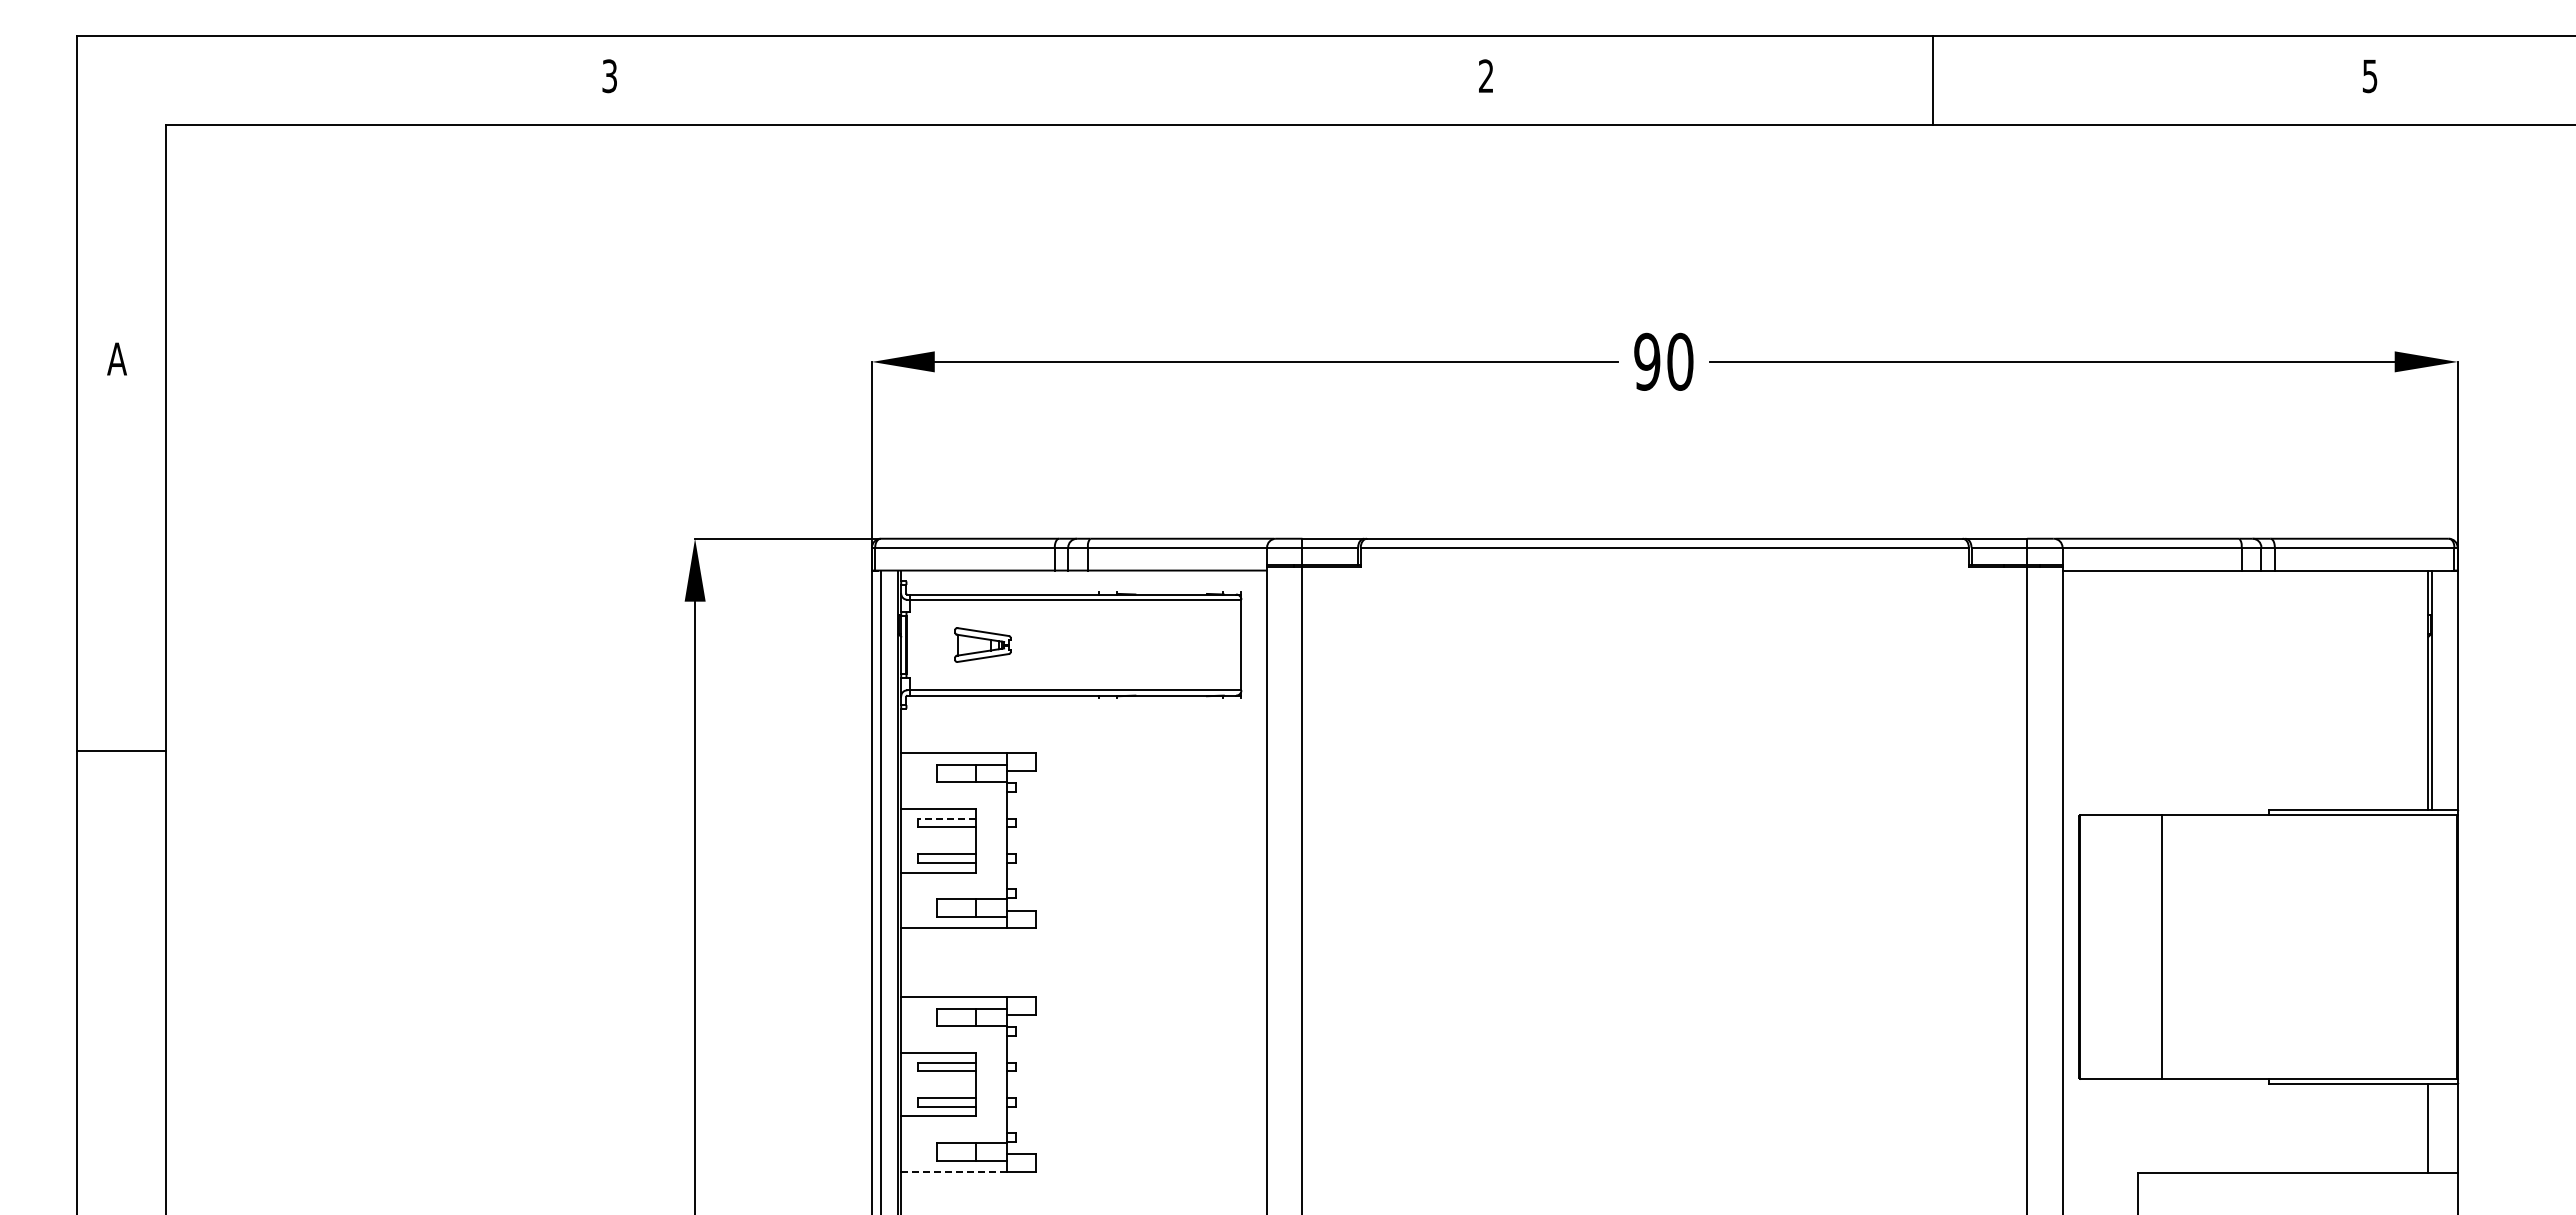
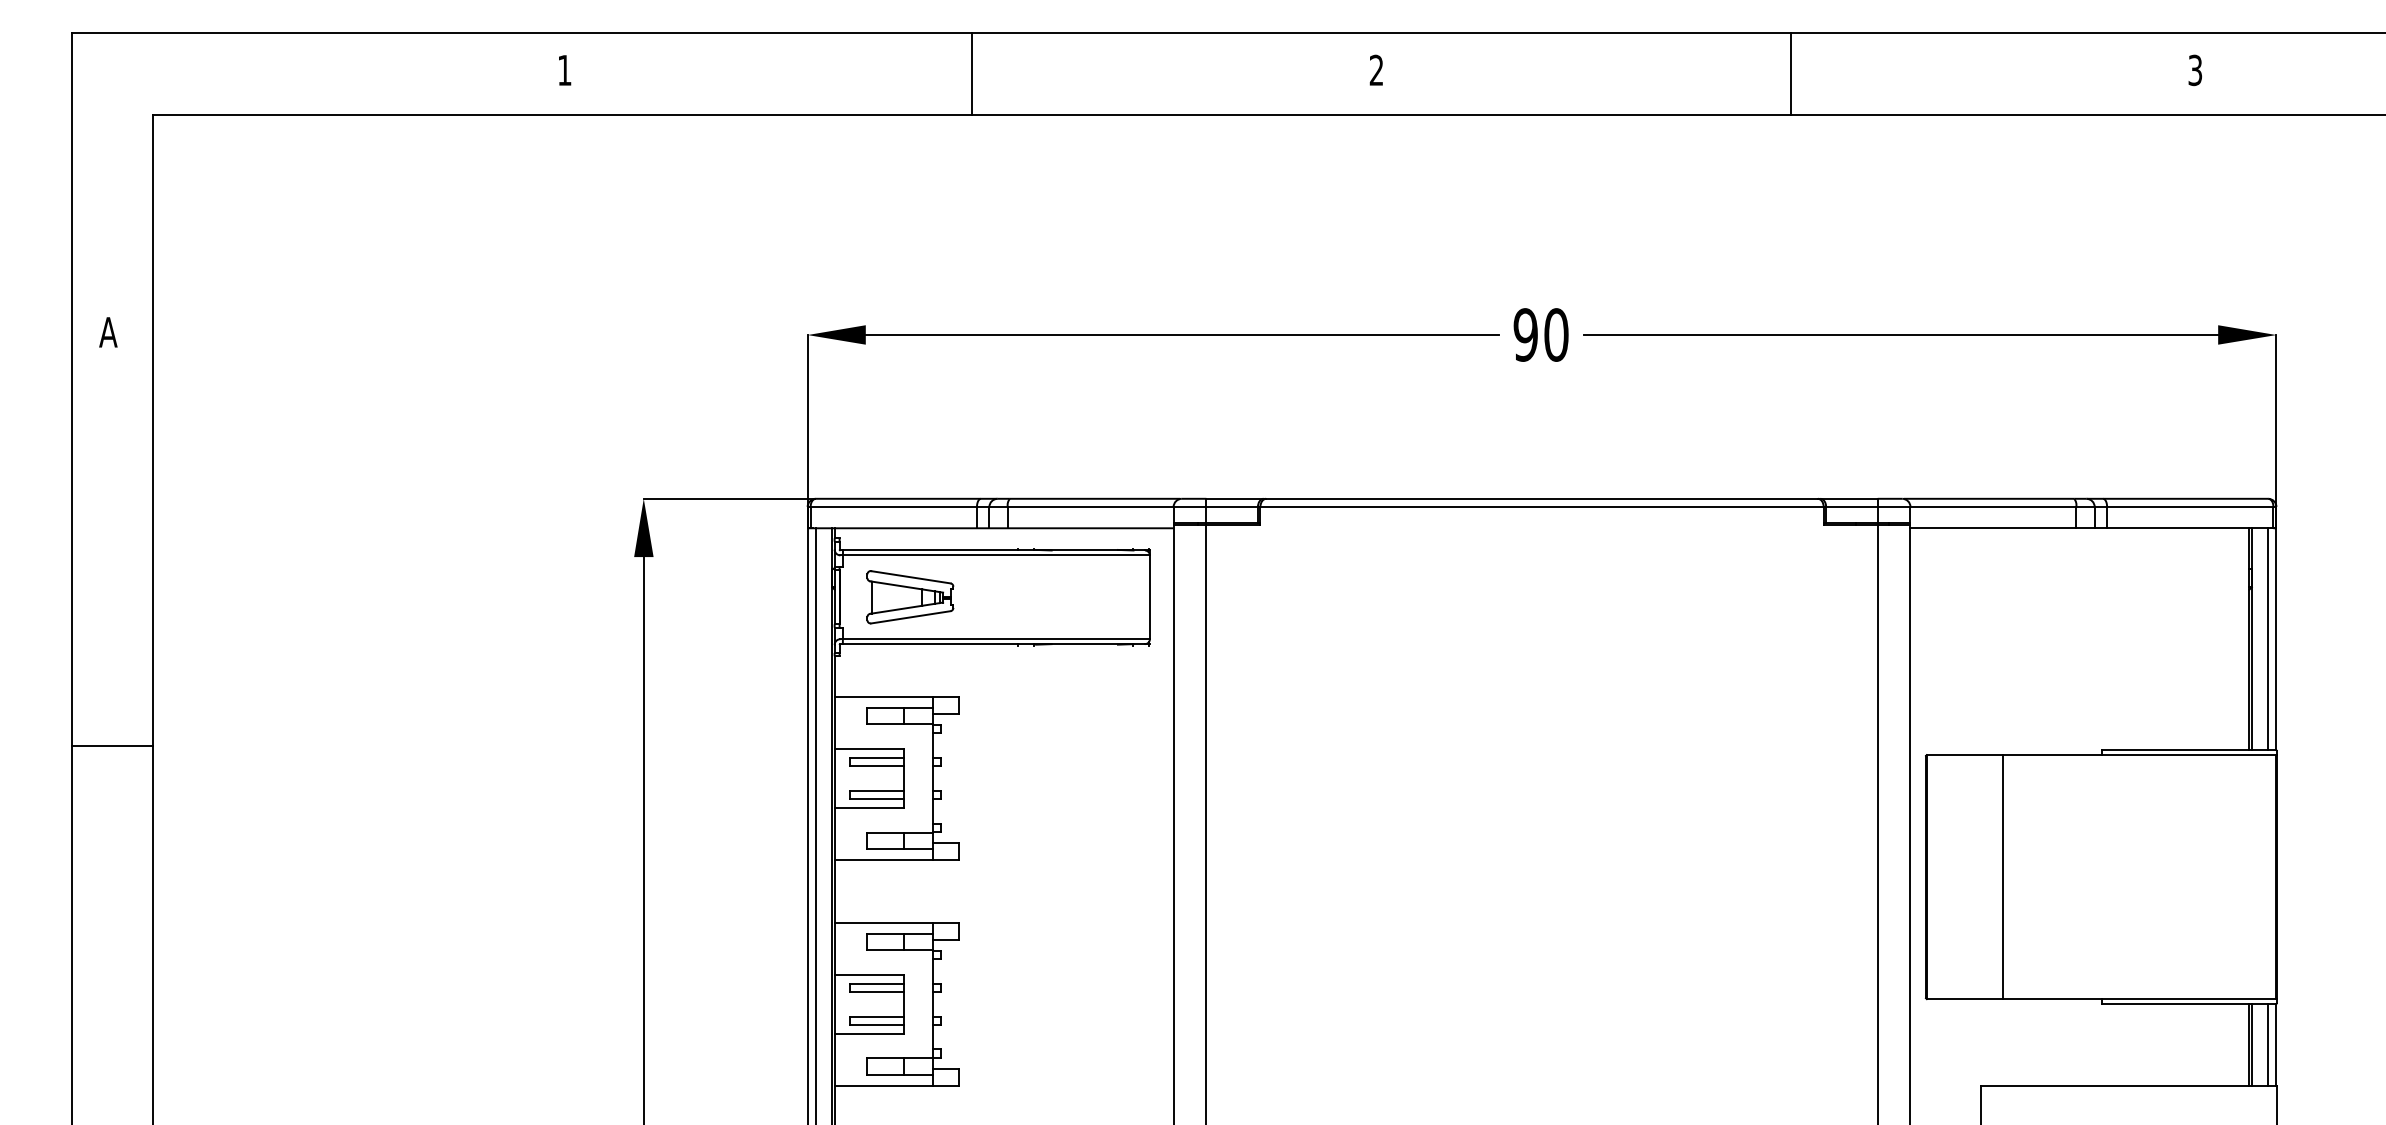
text: (2370, 75) -> (2195, 69), 5 -> 3
text: (609, 76) -> (564, 70), 3 -> 1
line: (1049, 80) -> (972, 74), added
part: (982, 644) -> (910, 596), size x1.67
line: (2448, 690) -> (2267, 639), added
line: (121, 751) -> (112, 745), moved
line: (946, 818) -> (876, 757), dashed -> solid
line: (2431, 1127) -> (2252, 1044), added
line: (2448, 1127) -> (2267, 1044), added
line: (954, 1172) -> (884, 1085), dashed -> solid

